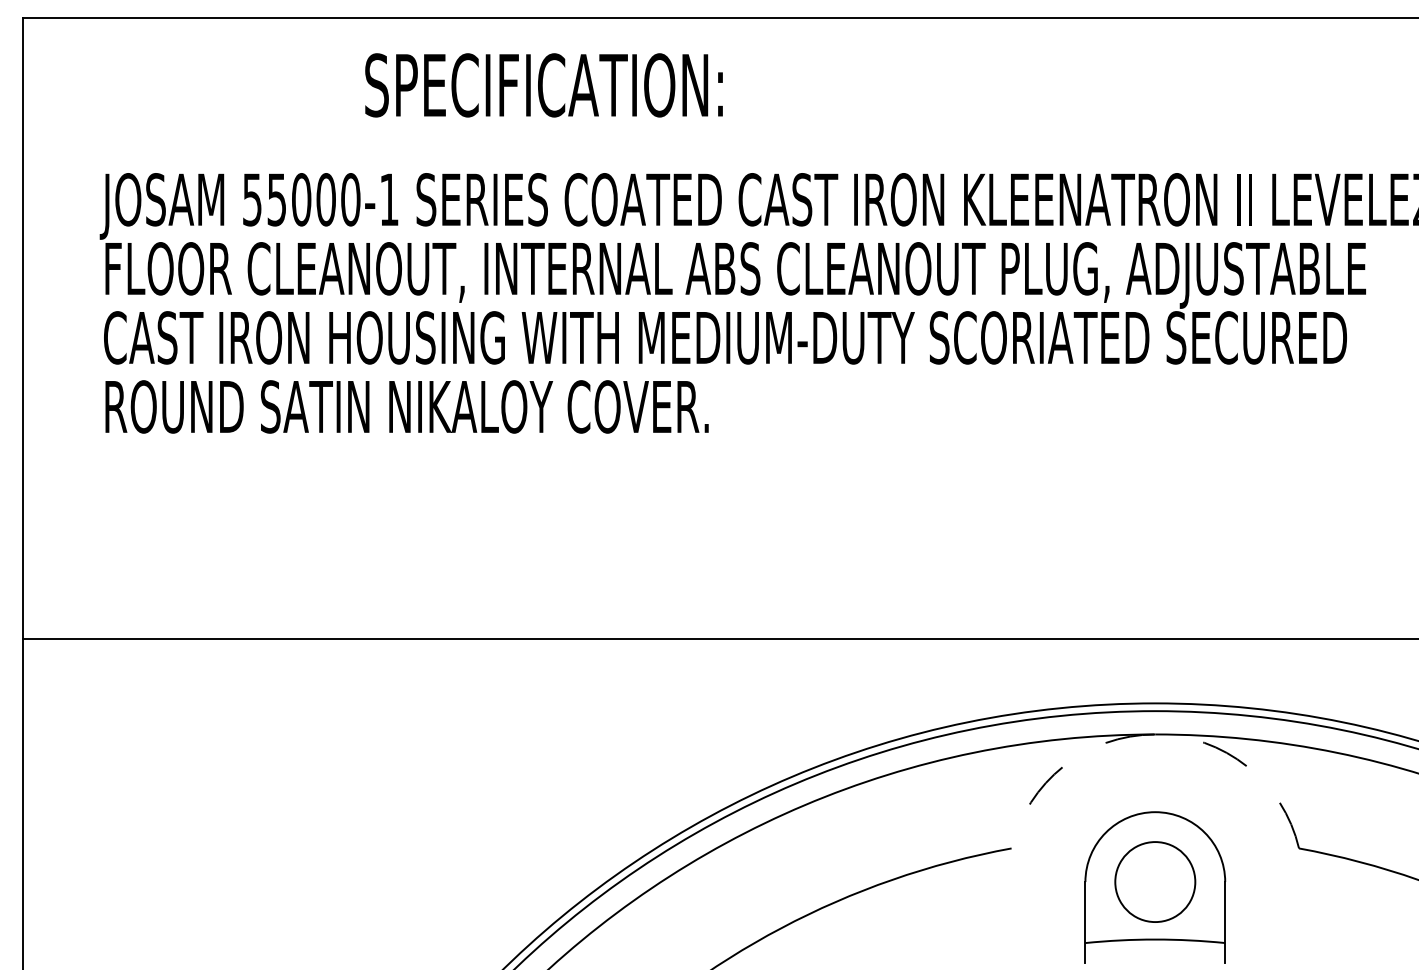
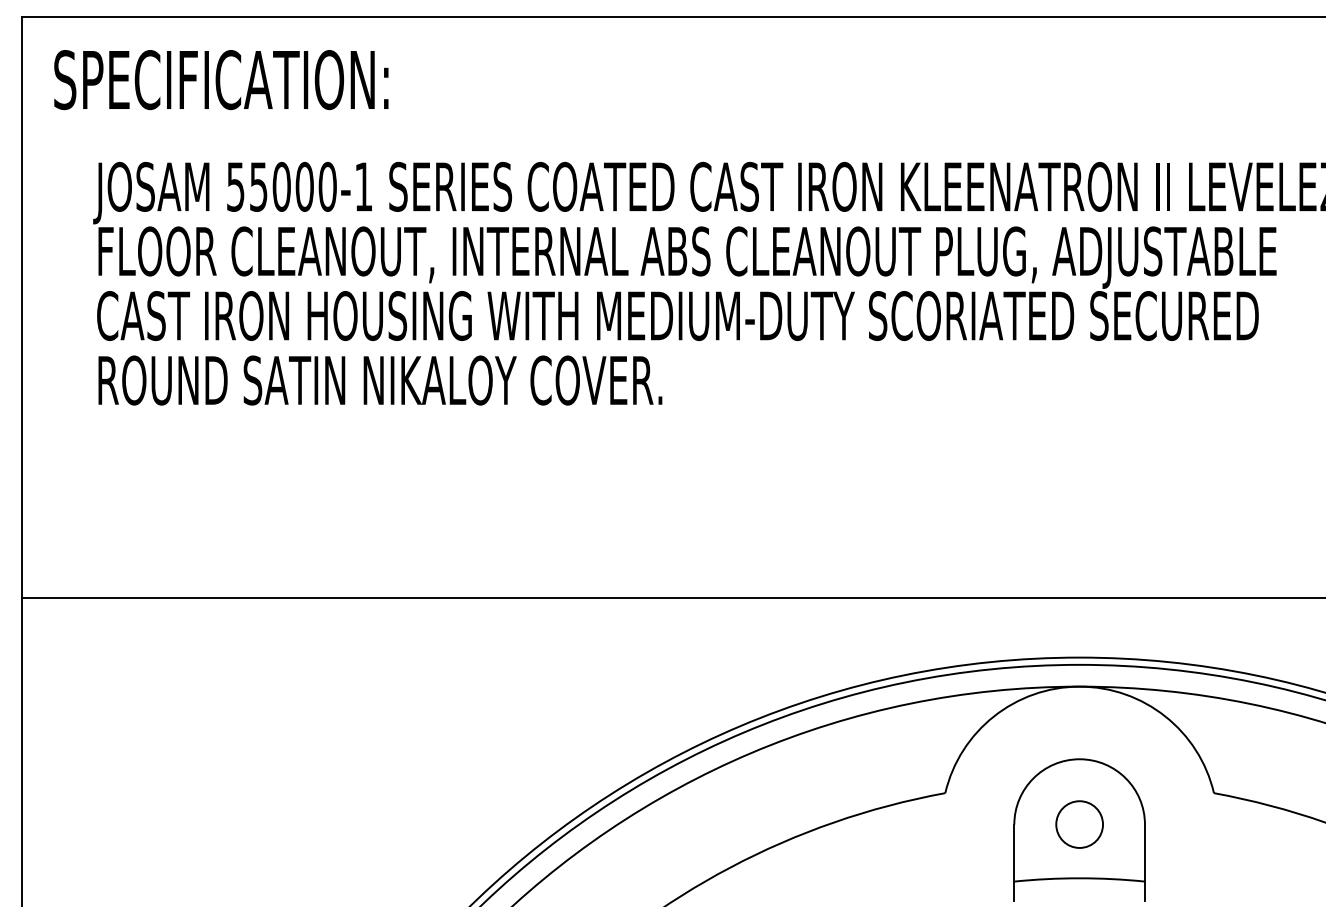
text: (544, 85) -> (221, 80), moved
arc: (1155, 734) -> (1079, 686), dashed -> solid
circle: (1155, 881) -> (1079, 824), size x0.62

